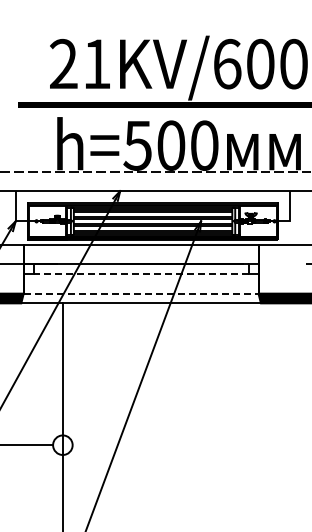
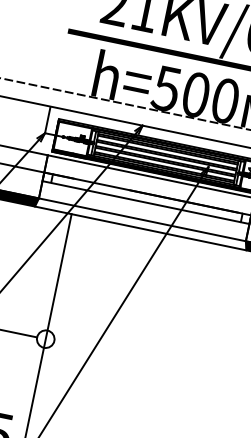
line: (141, 274) -> (146, 203), dashed -> solid
line: (141, 293) -> (142, 219), dashed -> solid

